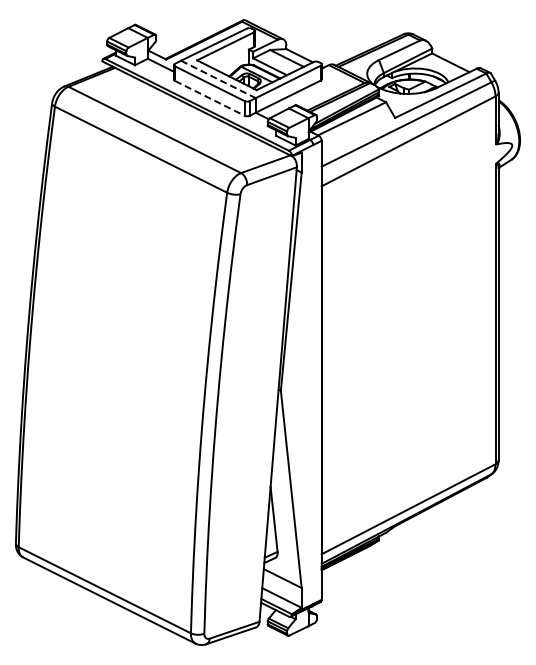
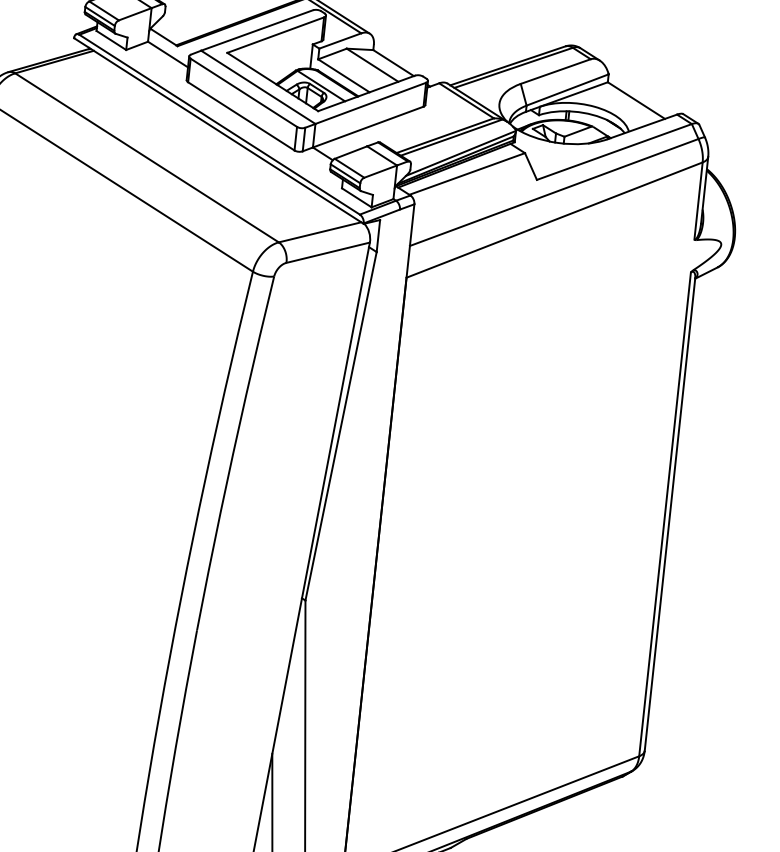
line: (218, 79) -> (258, 87), dashed -> solid
line: (209, 98) -> (240, 116), dashed -> solid

